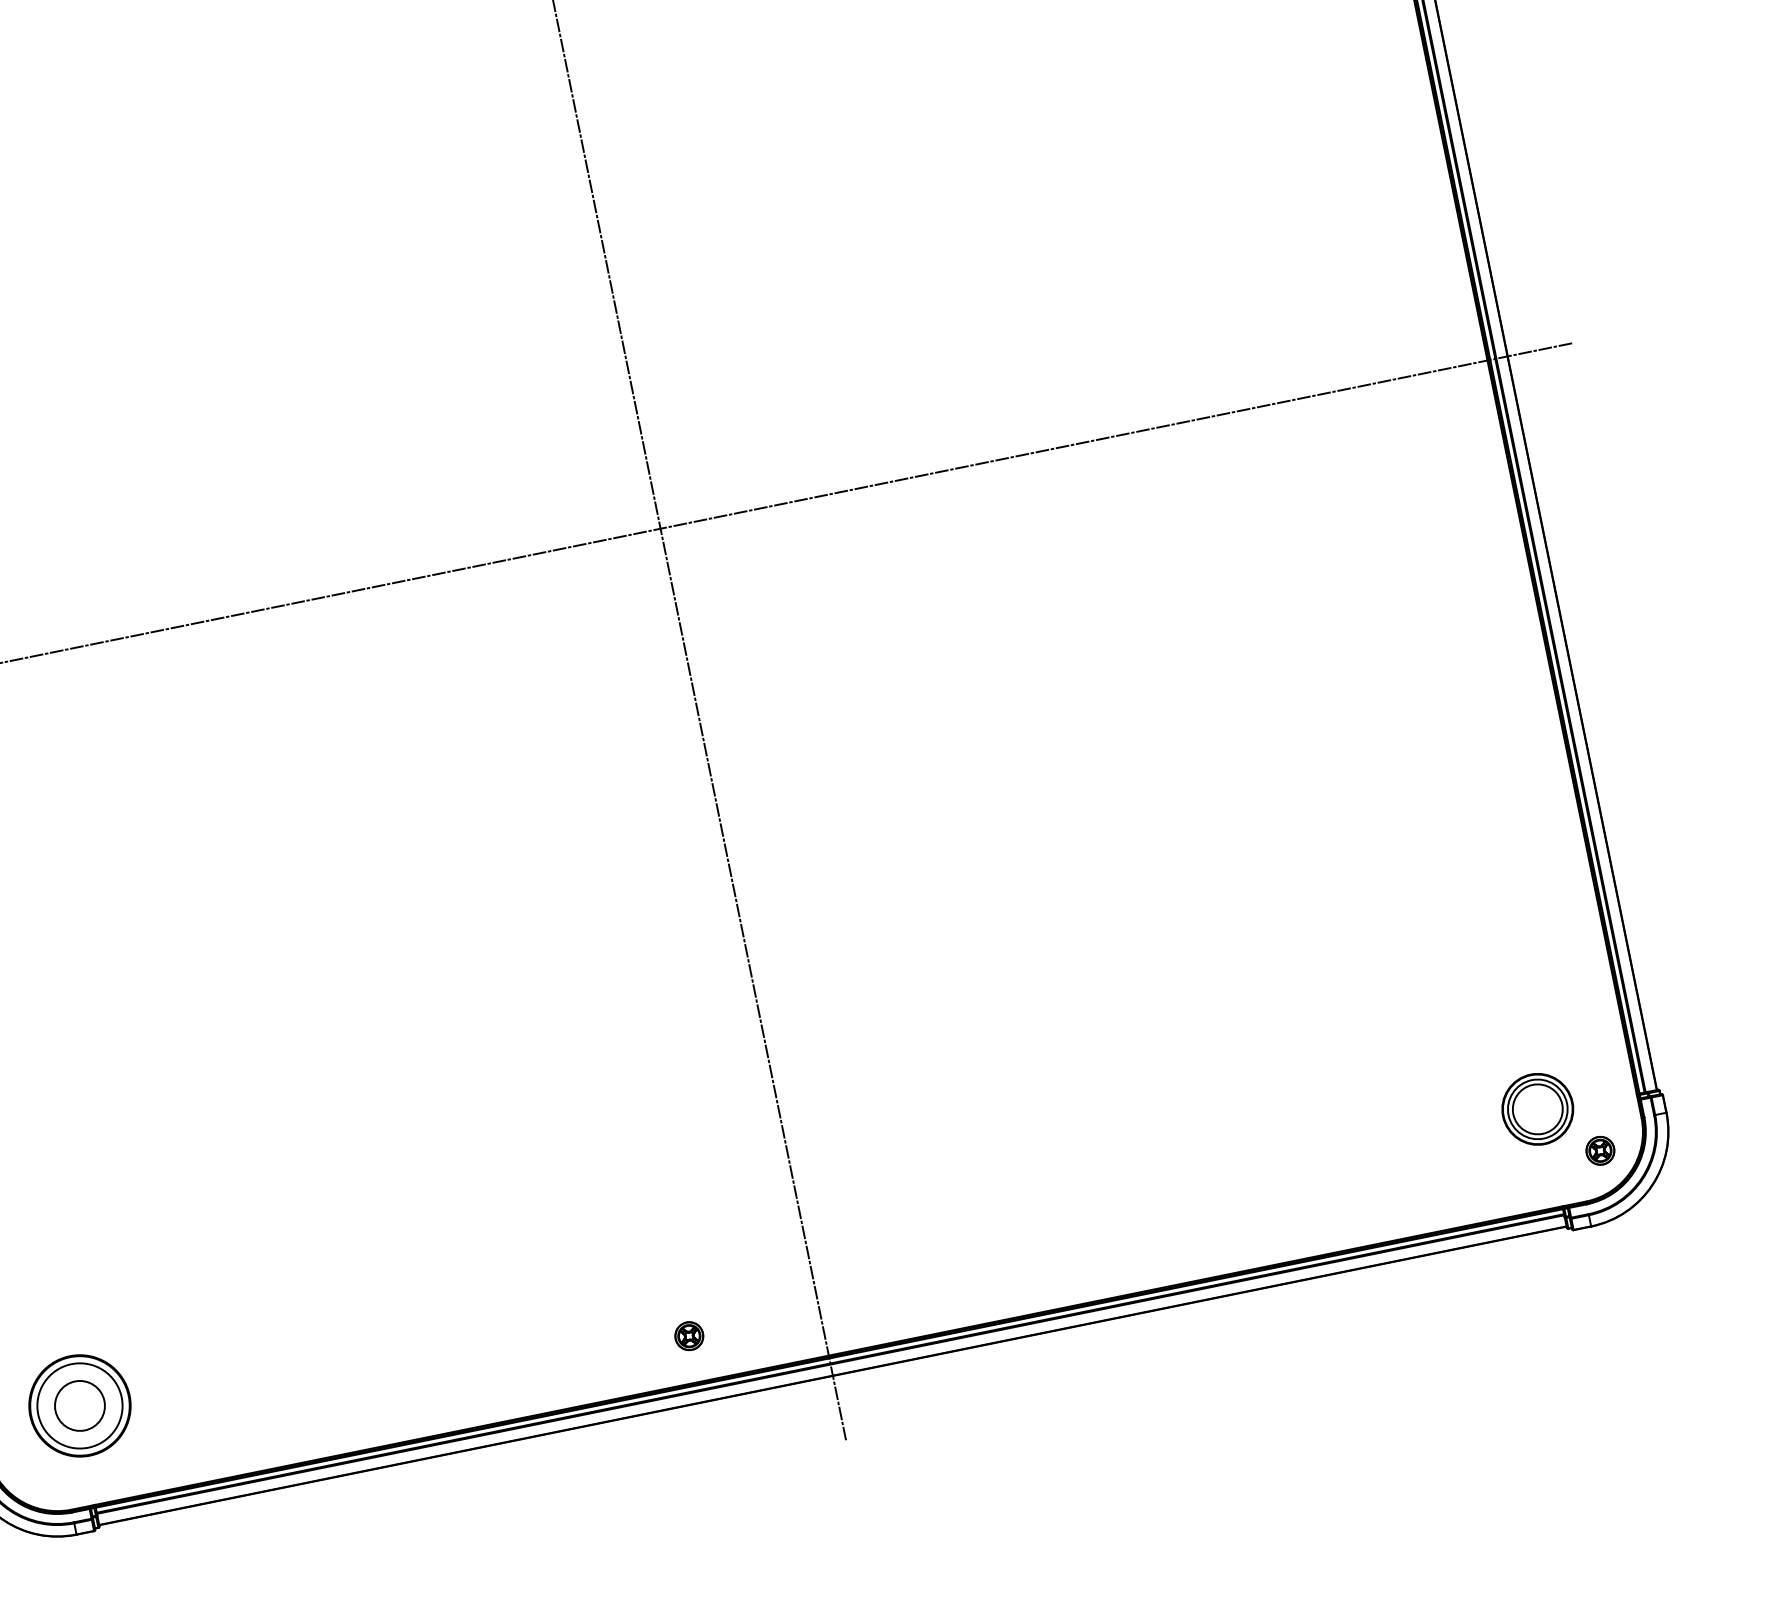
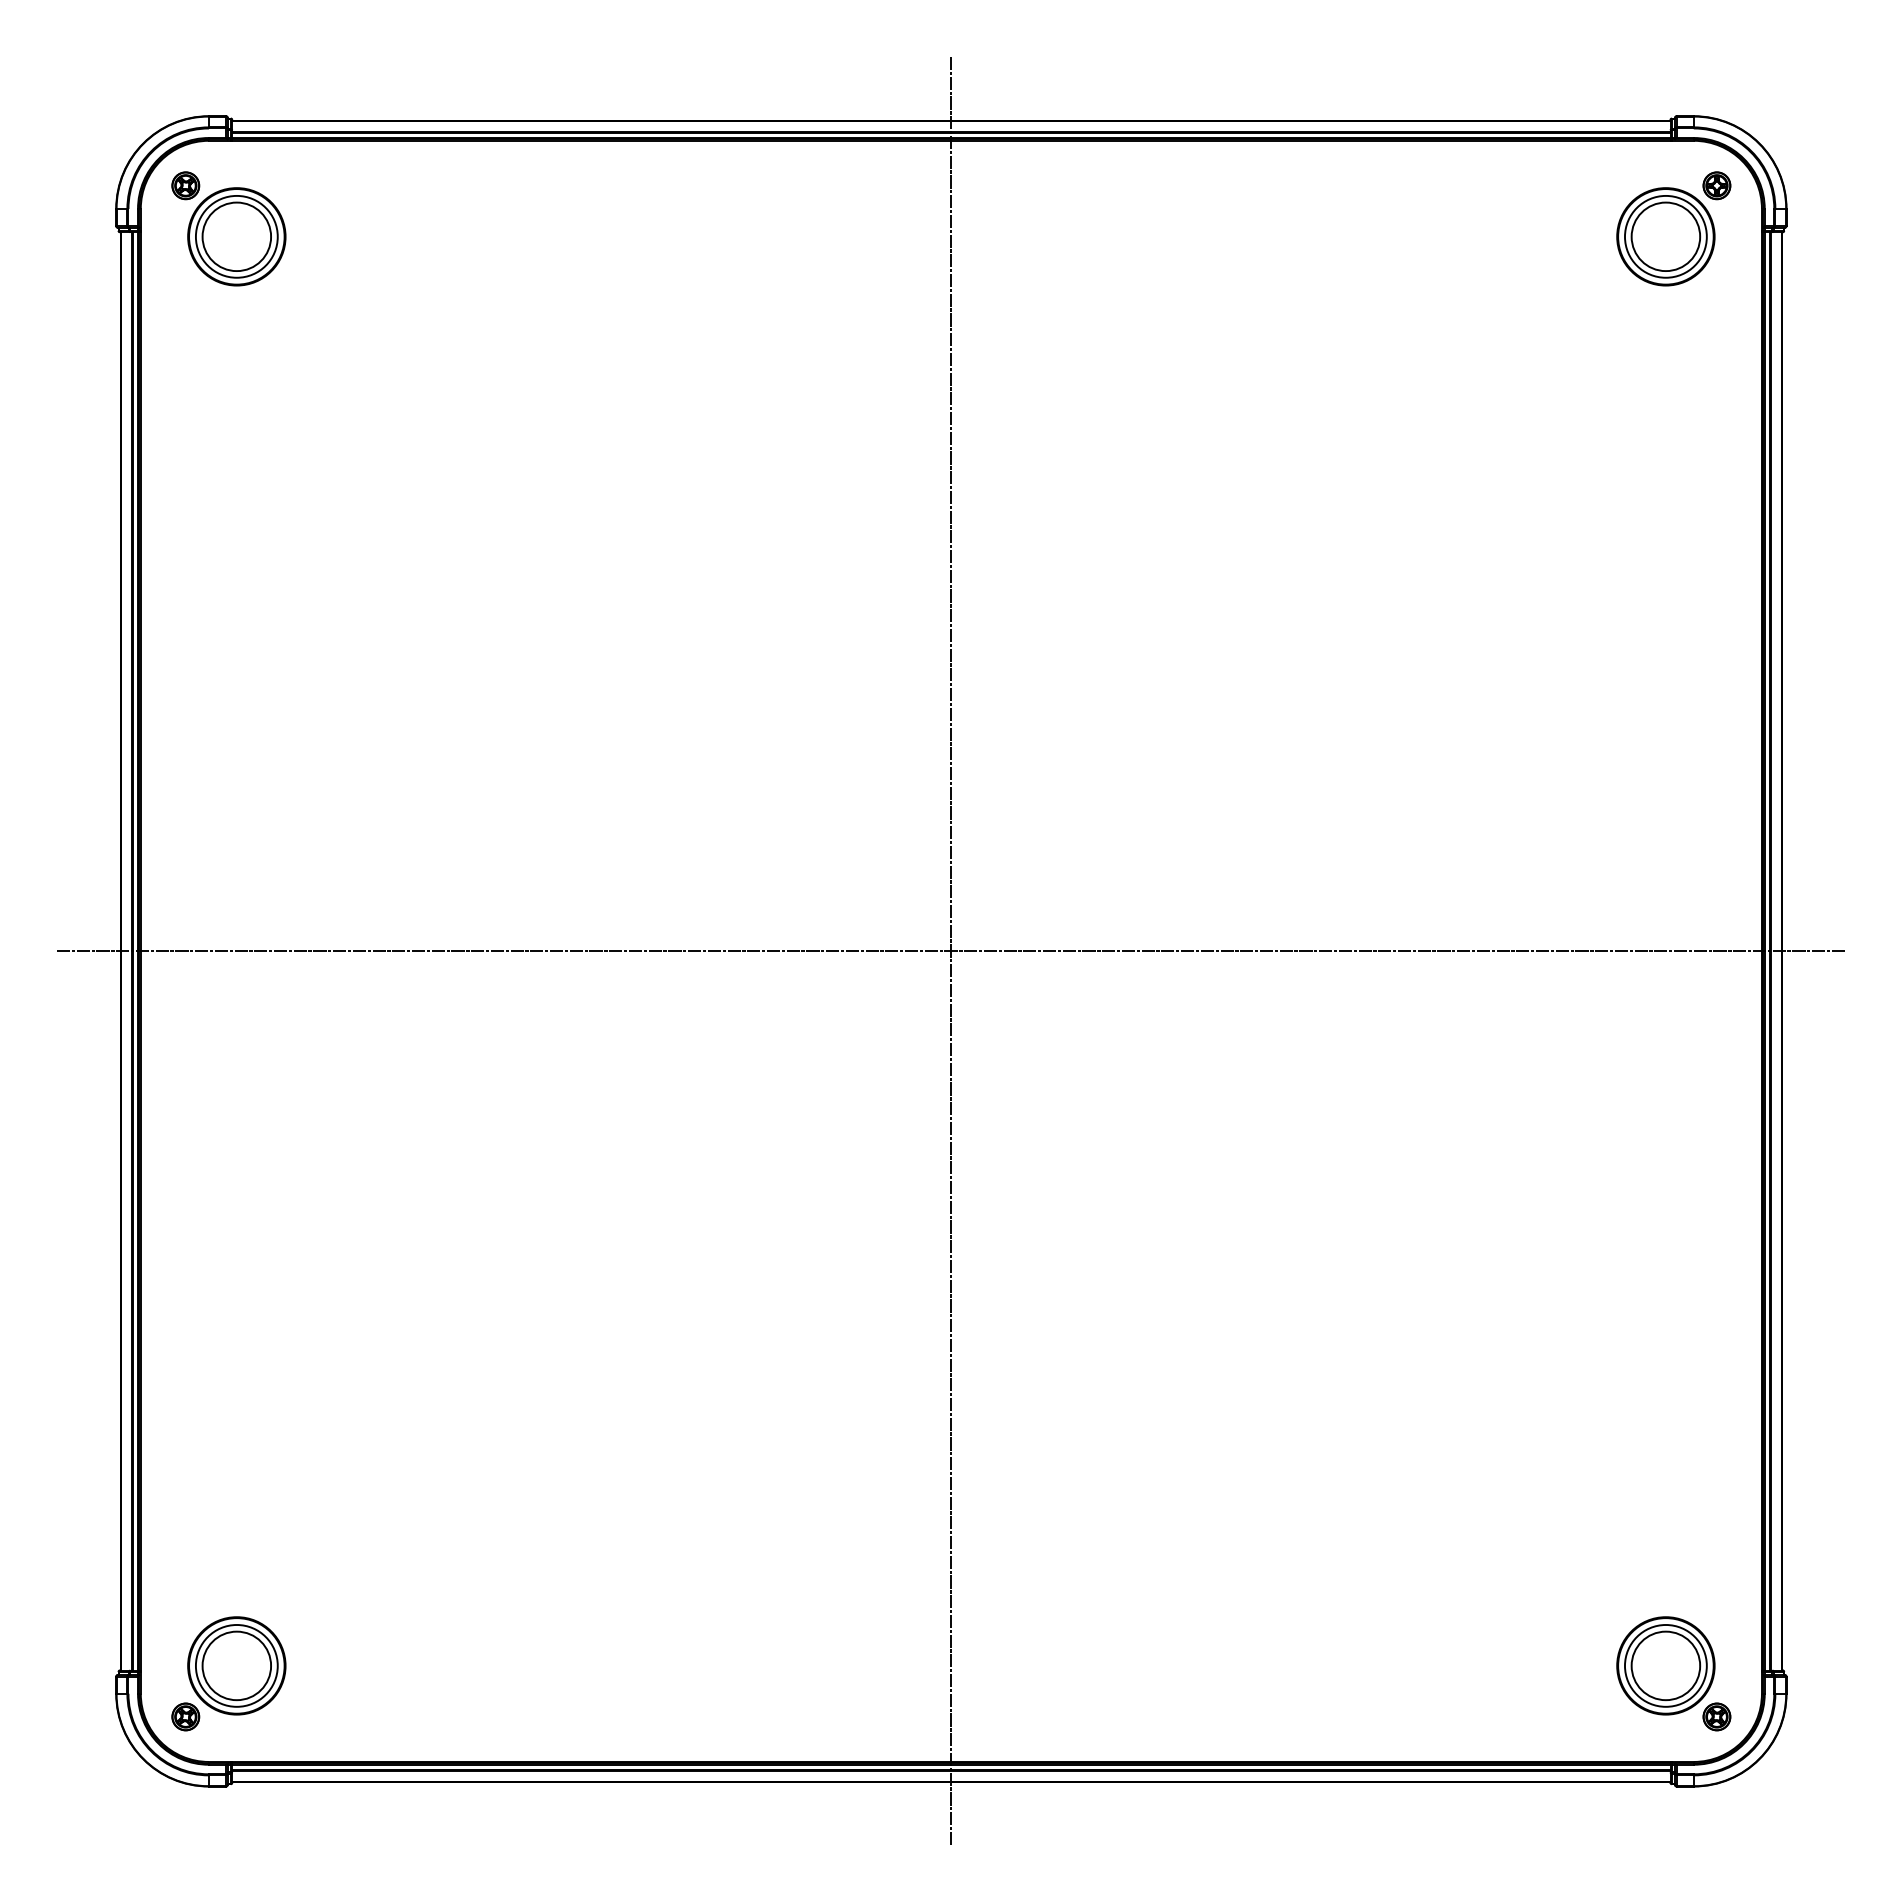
part: (1537, 1109) -> (1665, 1665), size x1.43
part: (688, 1335) -> (185, 1716), moved
circle: (79, 1405) -> (236, 1665), size x1.43

